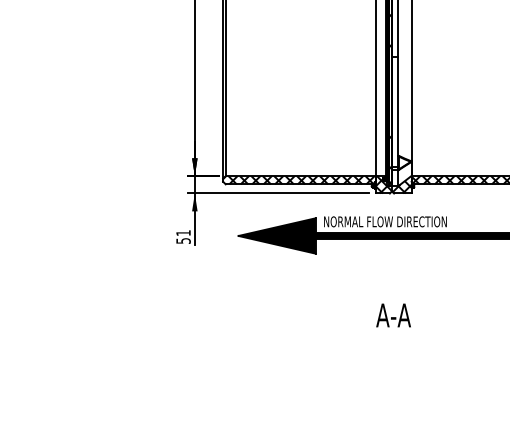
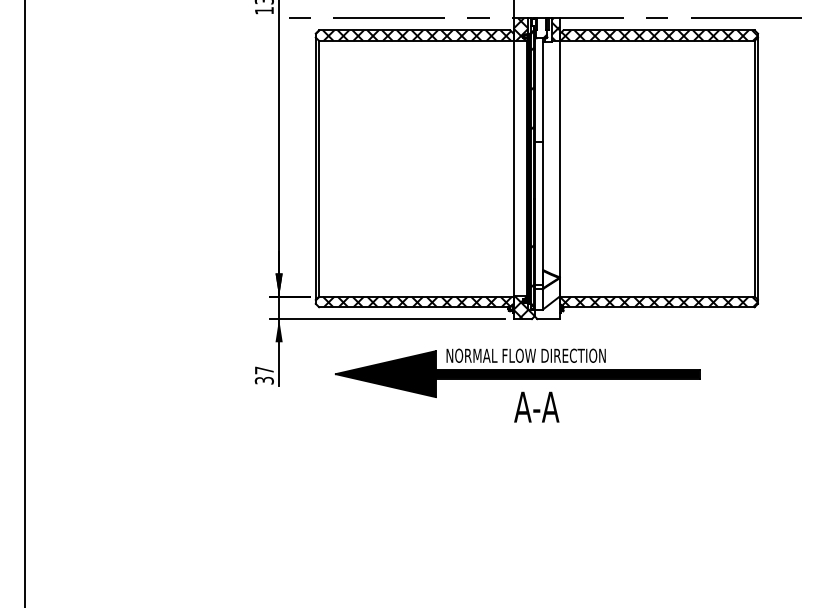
hatch: (401, 184) -> (547, 307), removed
text: (182, 237) -> (263, 375), 51 -> 37
text: (393, 314) -> (536, 406), moved

